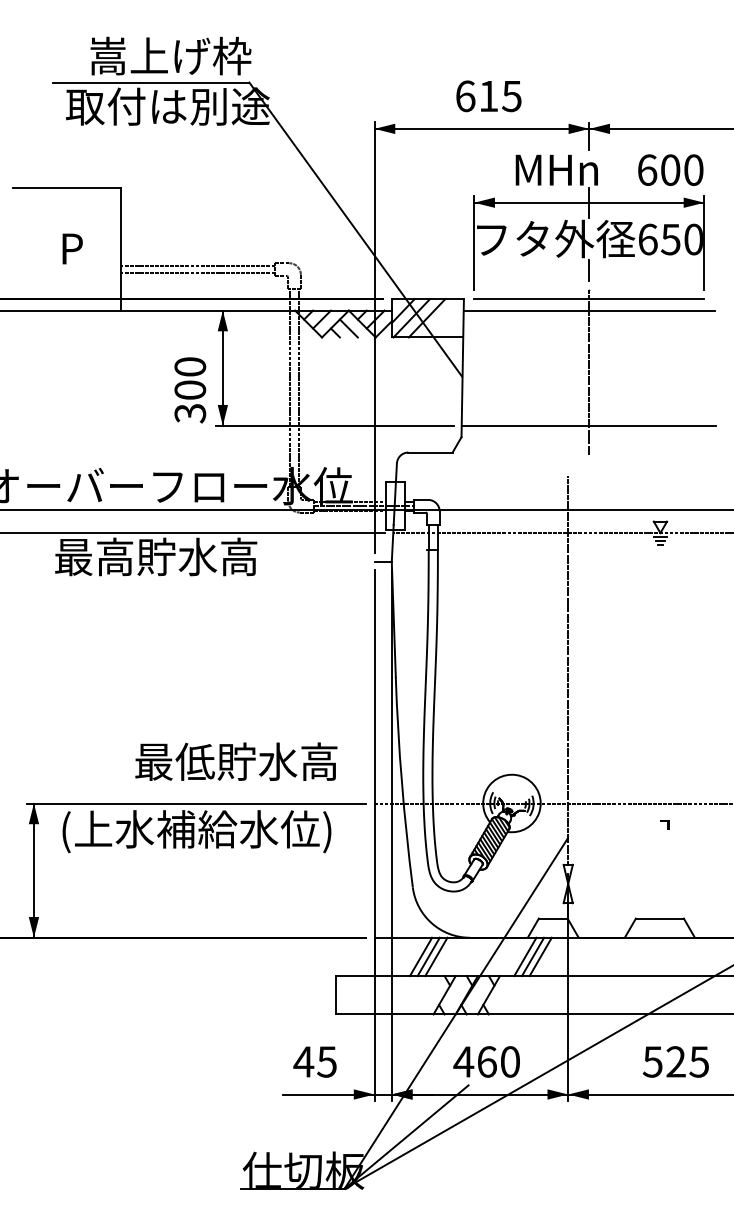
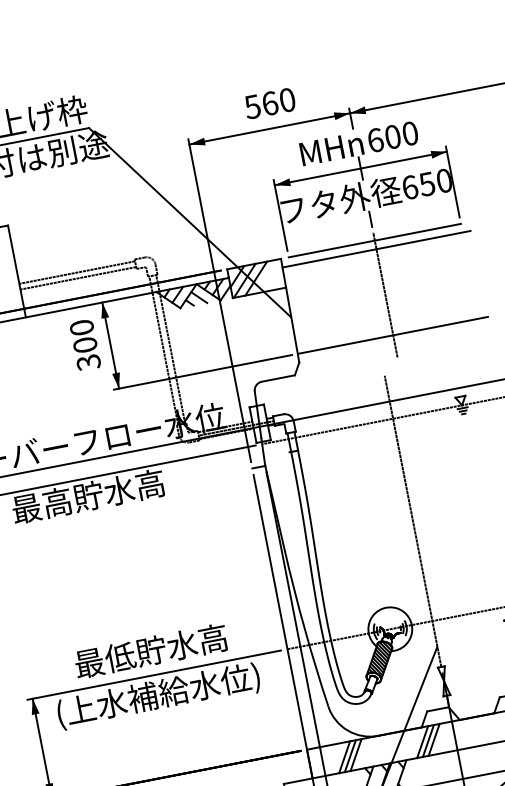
text: (488, 96) -> (269, 103), 615 -> 560
text: (670, 169) -> (392, 136), moved
text: (190, 390) -> (85, 345), moved
text: (236, 761) -> (151, 650), moved

